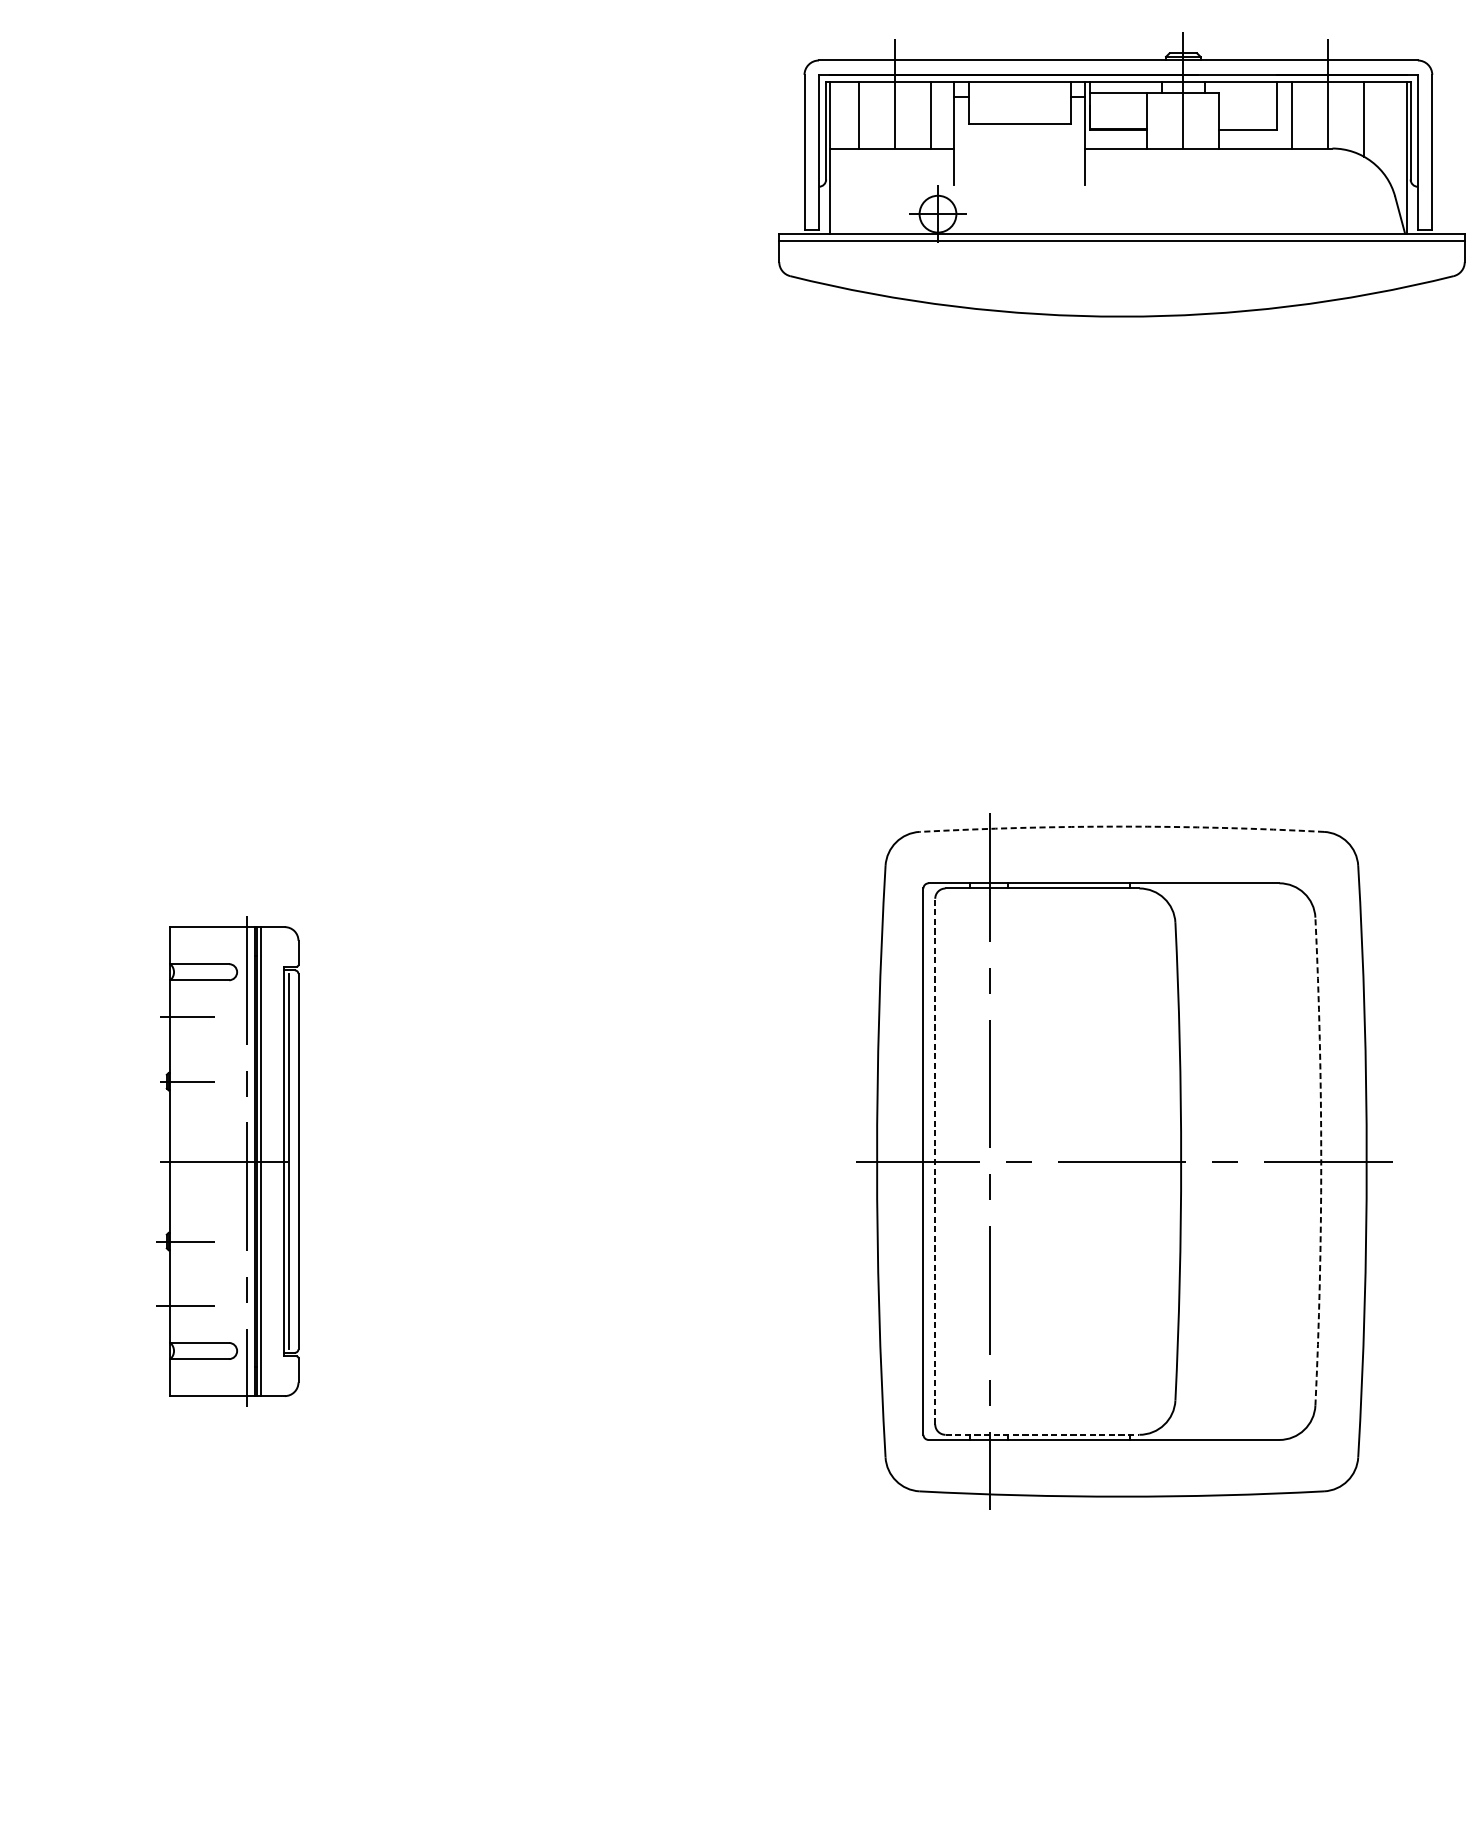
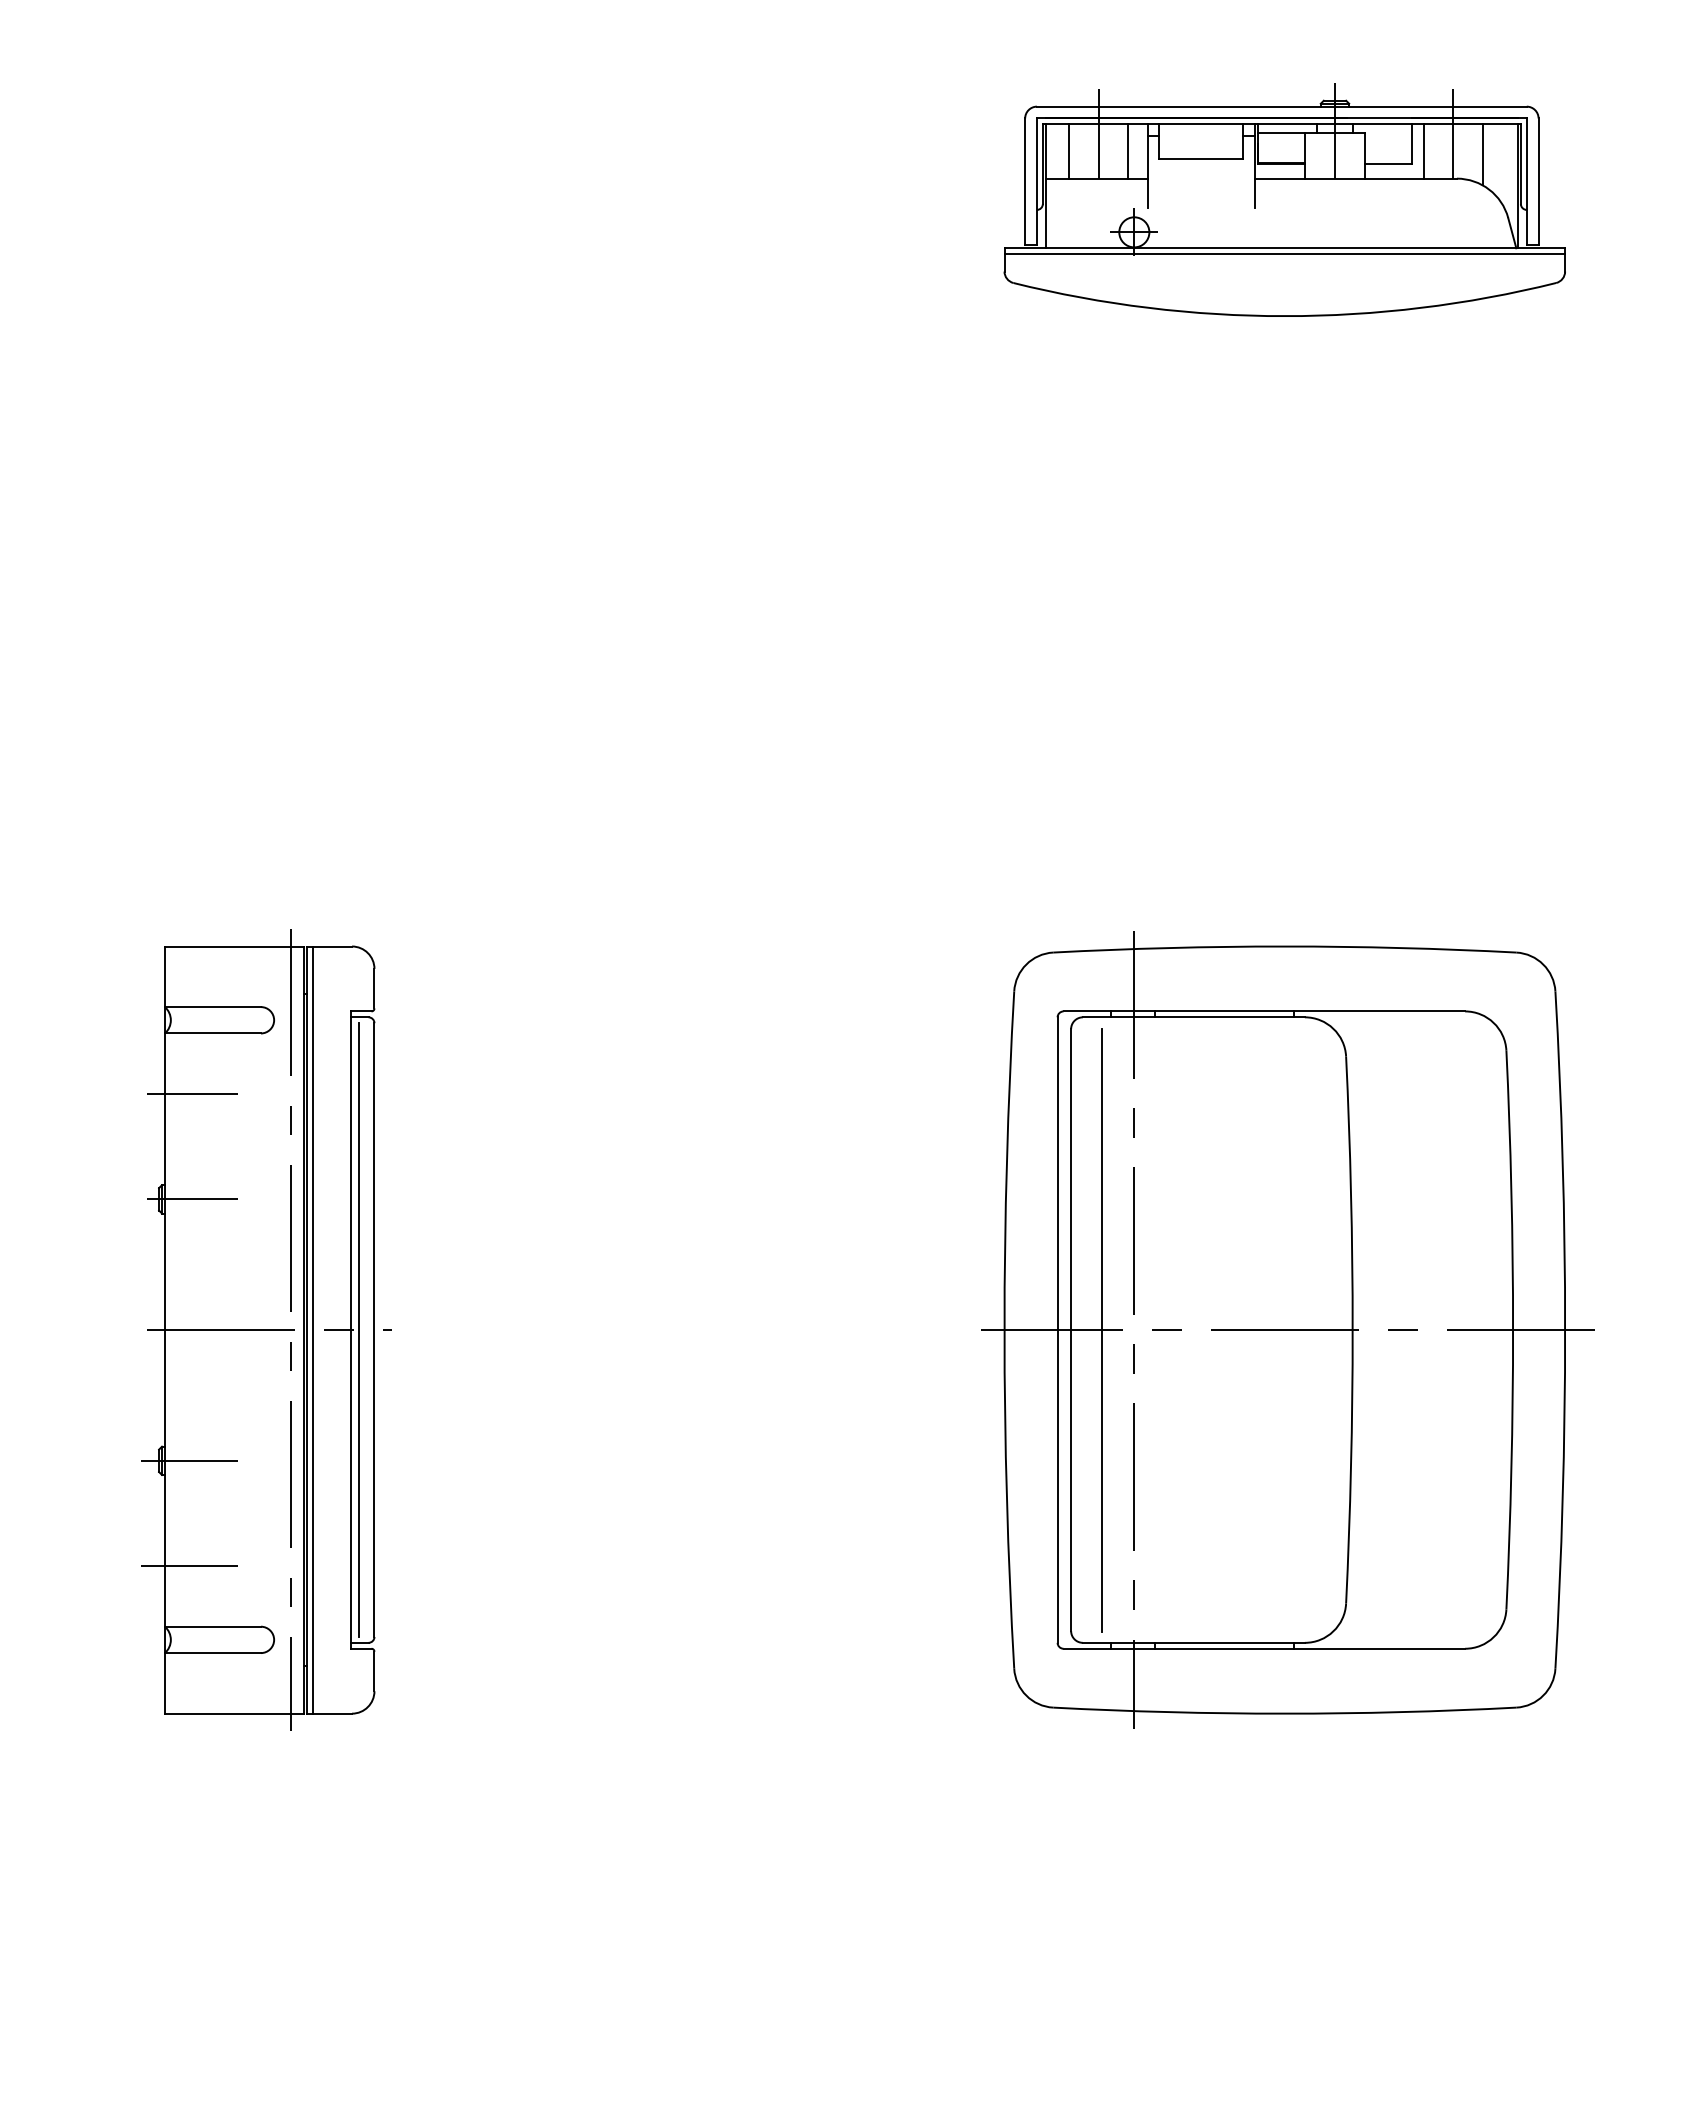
part: (1121, 174) -> (1284, 199), size x0.71
arc: (1121, 826) -> (1284, 946), dashed -> solid
part: (232, 1161) -> (266, 1329), size x1.43
line: (935, 1162) -> (1071, 1330), dashed -> solid
line: (961, 1162) -> (1101, 1330), added
arc: (1321, 1162) -> (1513, 1330), dashed -> solid
line: (1042, 1434) -> (1193, 1642), dashed -> solid

